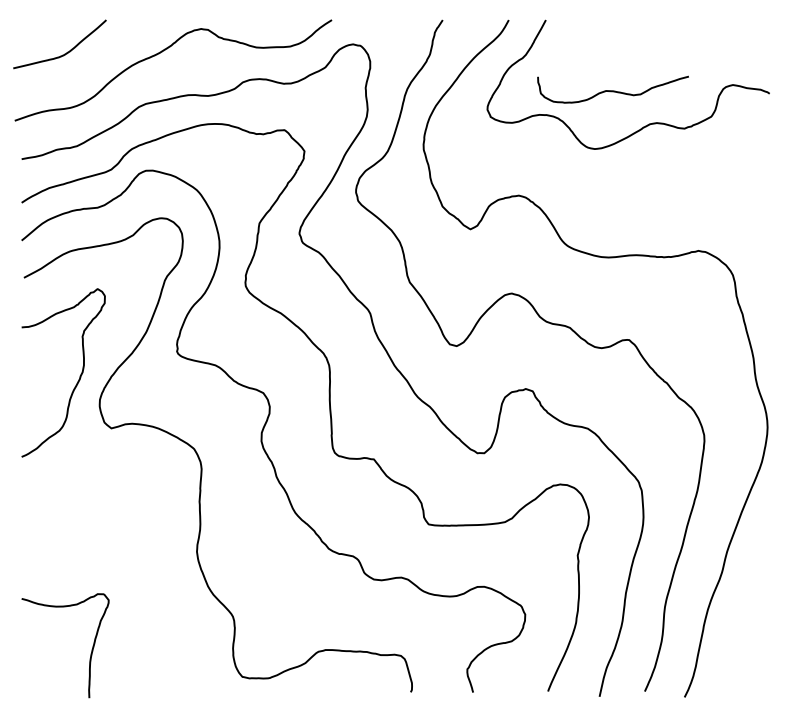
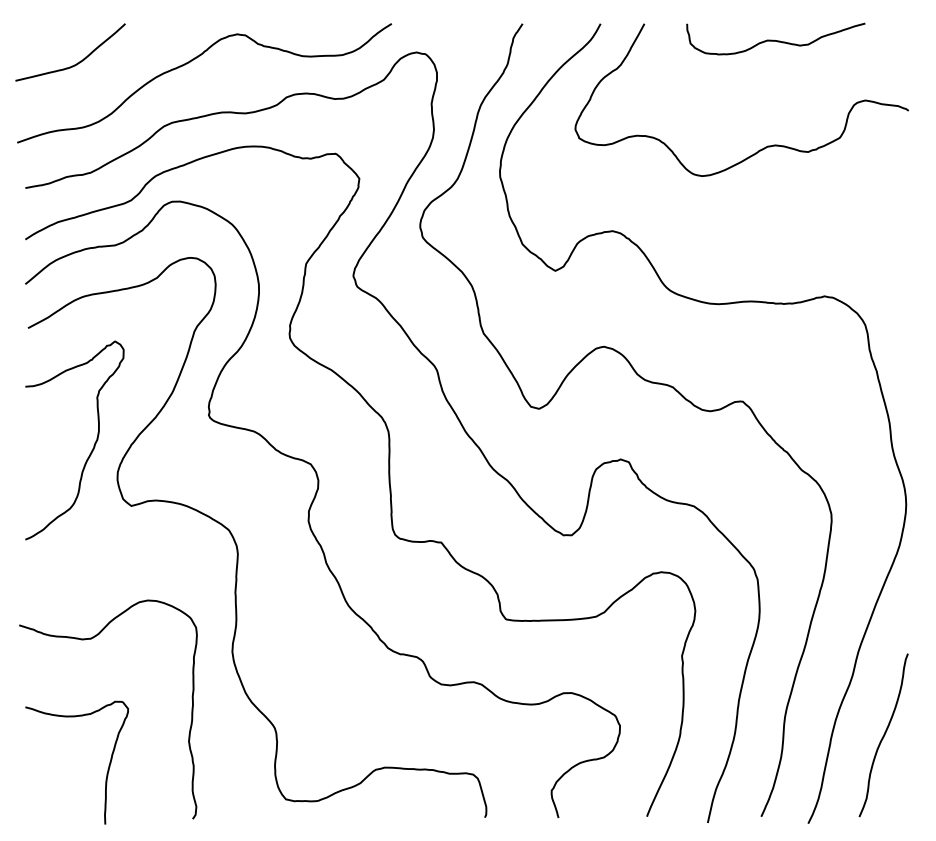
curve: (612, 90) -> (775, 40), moved
curve: (77, 541) -> (91, 639), added
curve: (748, 622) -> (883, 735), added

